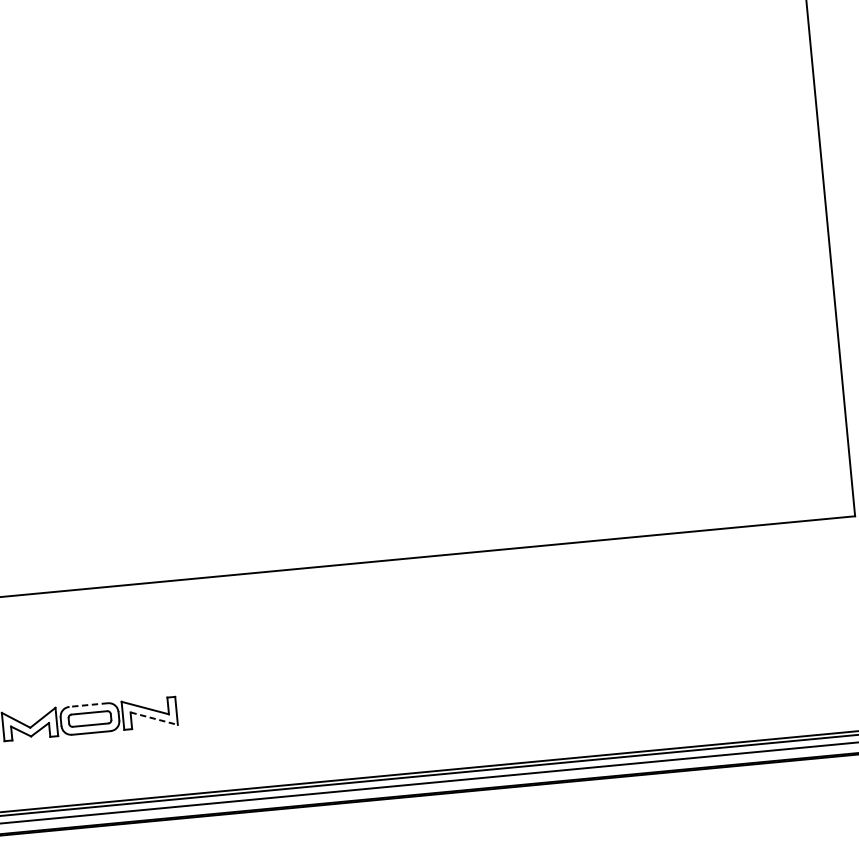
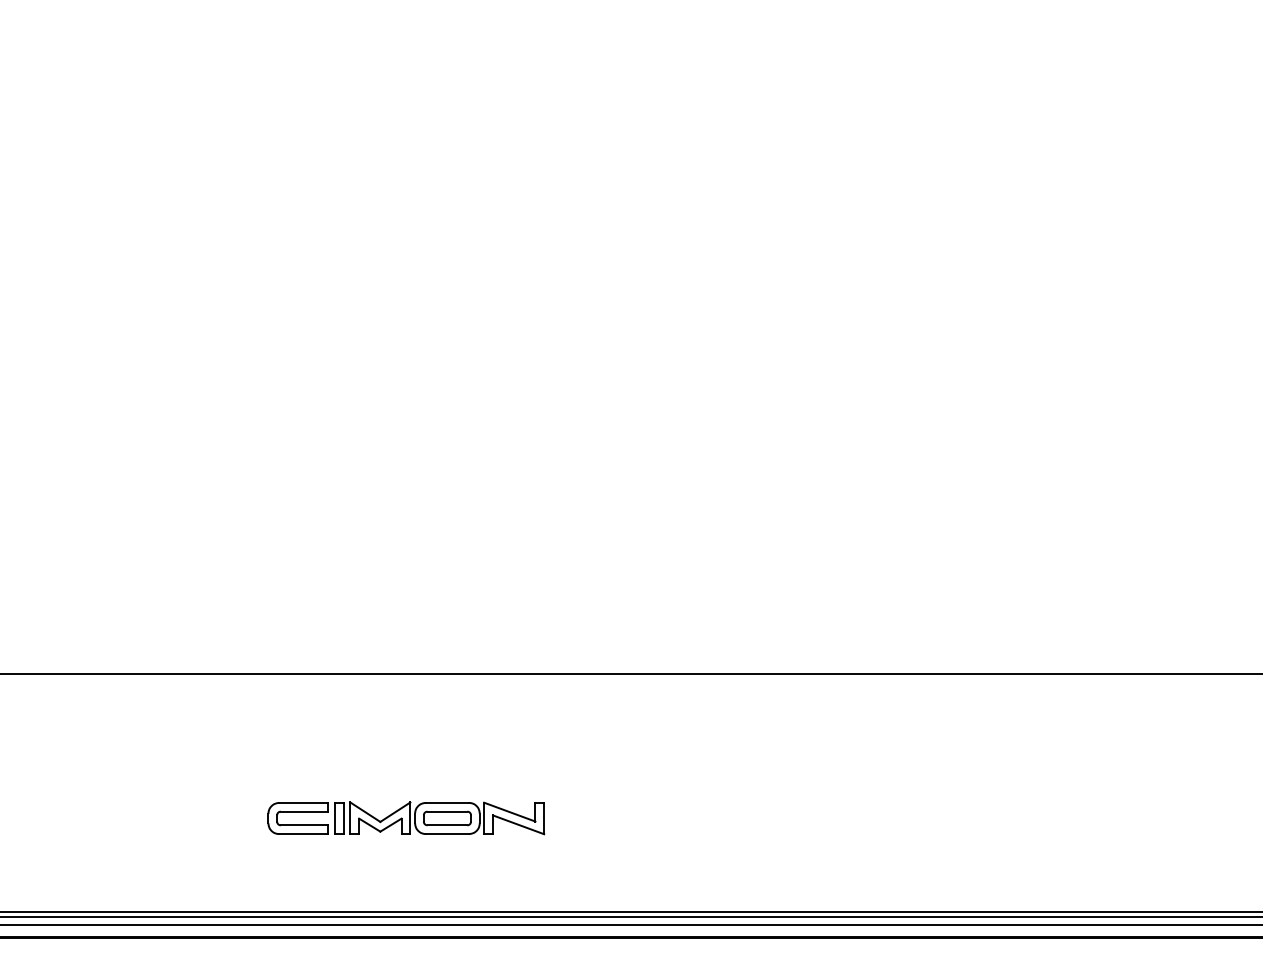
line: (87, 704) -> (446, 802), dashed -> solid
line: (155, 719) -> (519, 825), dashed -> solid

